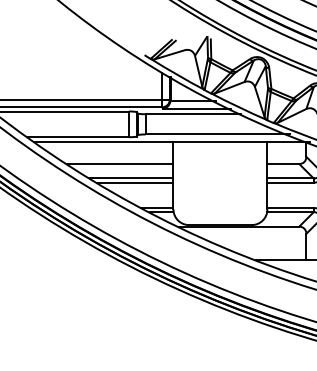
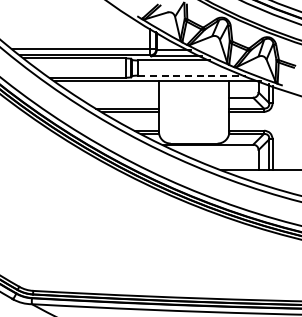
line: (218, 134) -> (192, 75), solid -> dashed
line: (119, 163) -> (118, 97), removed

